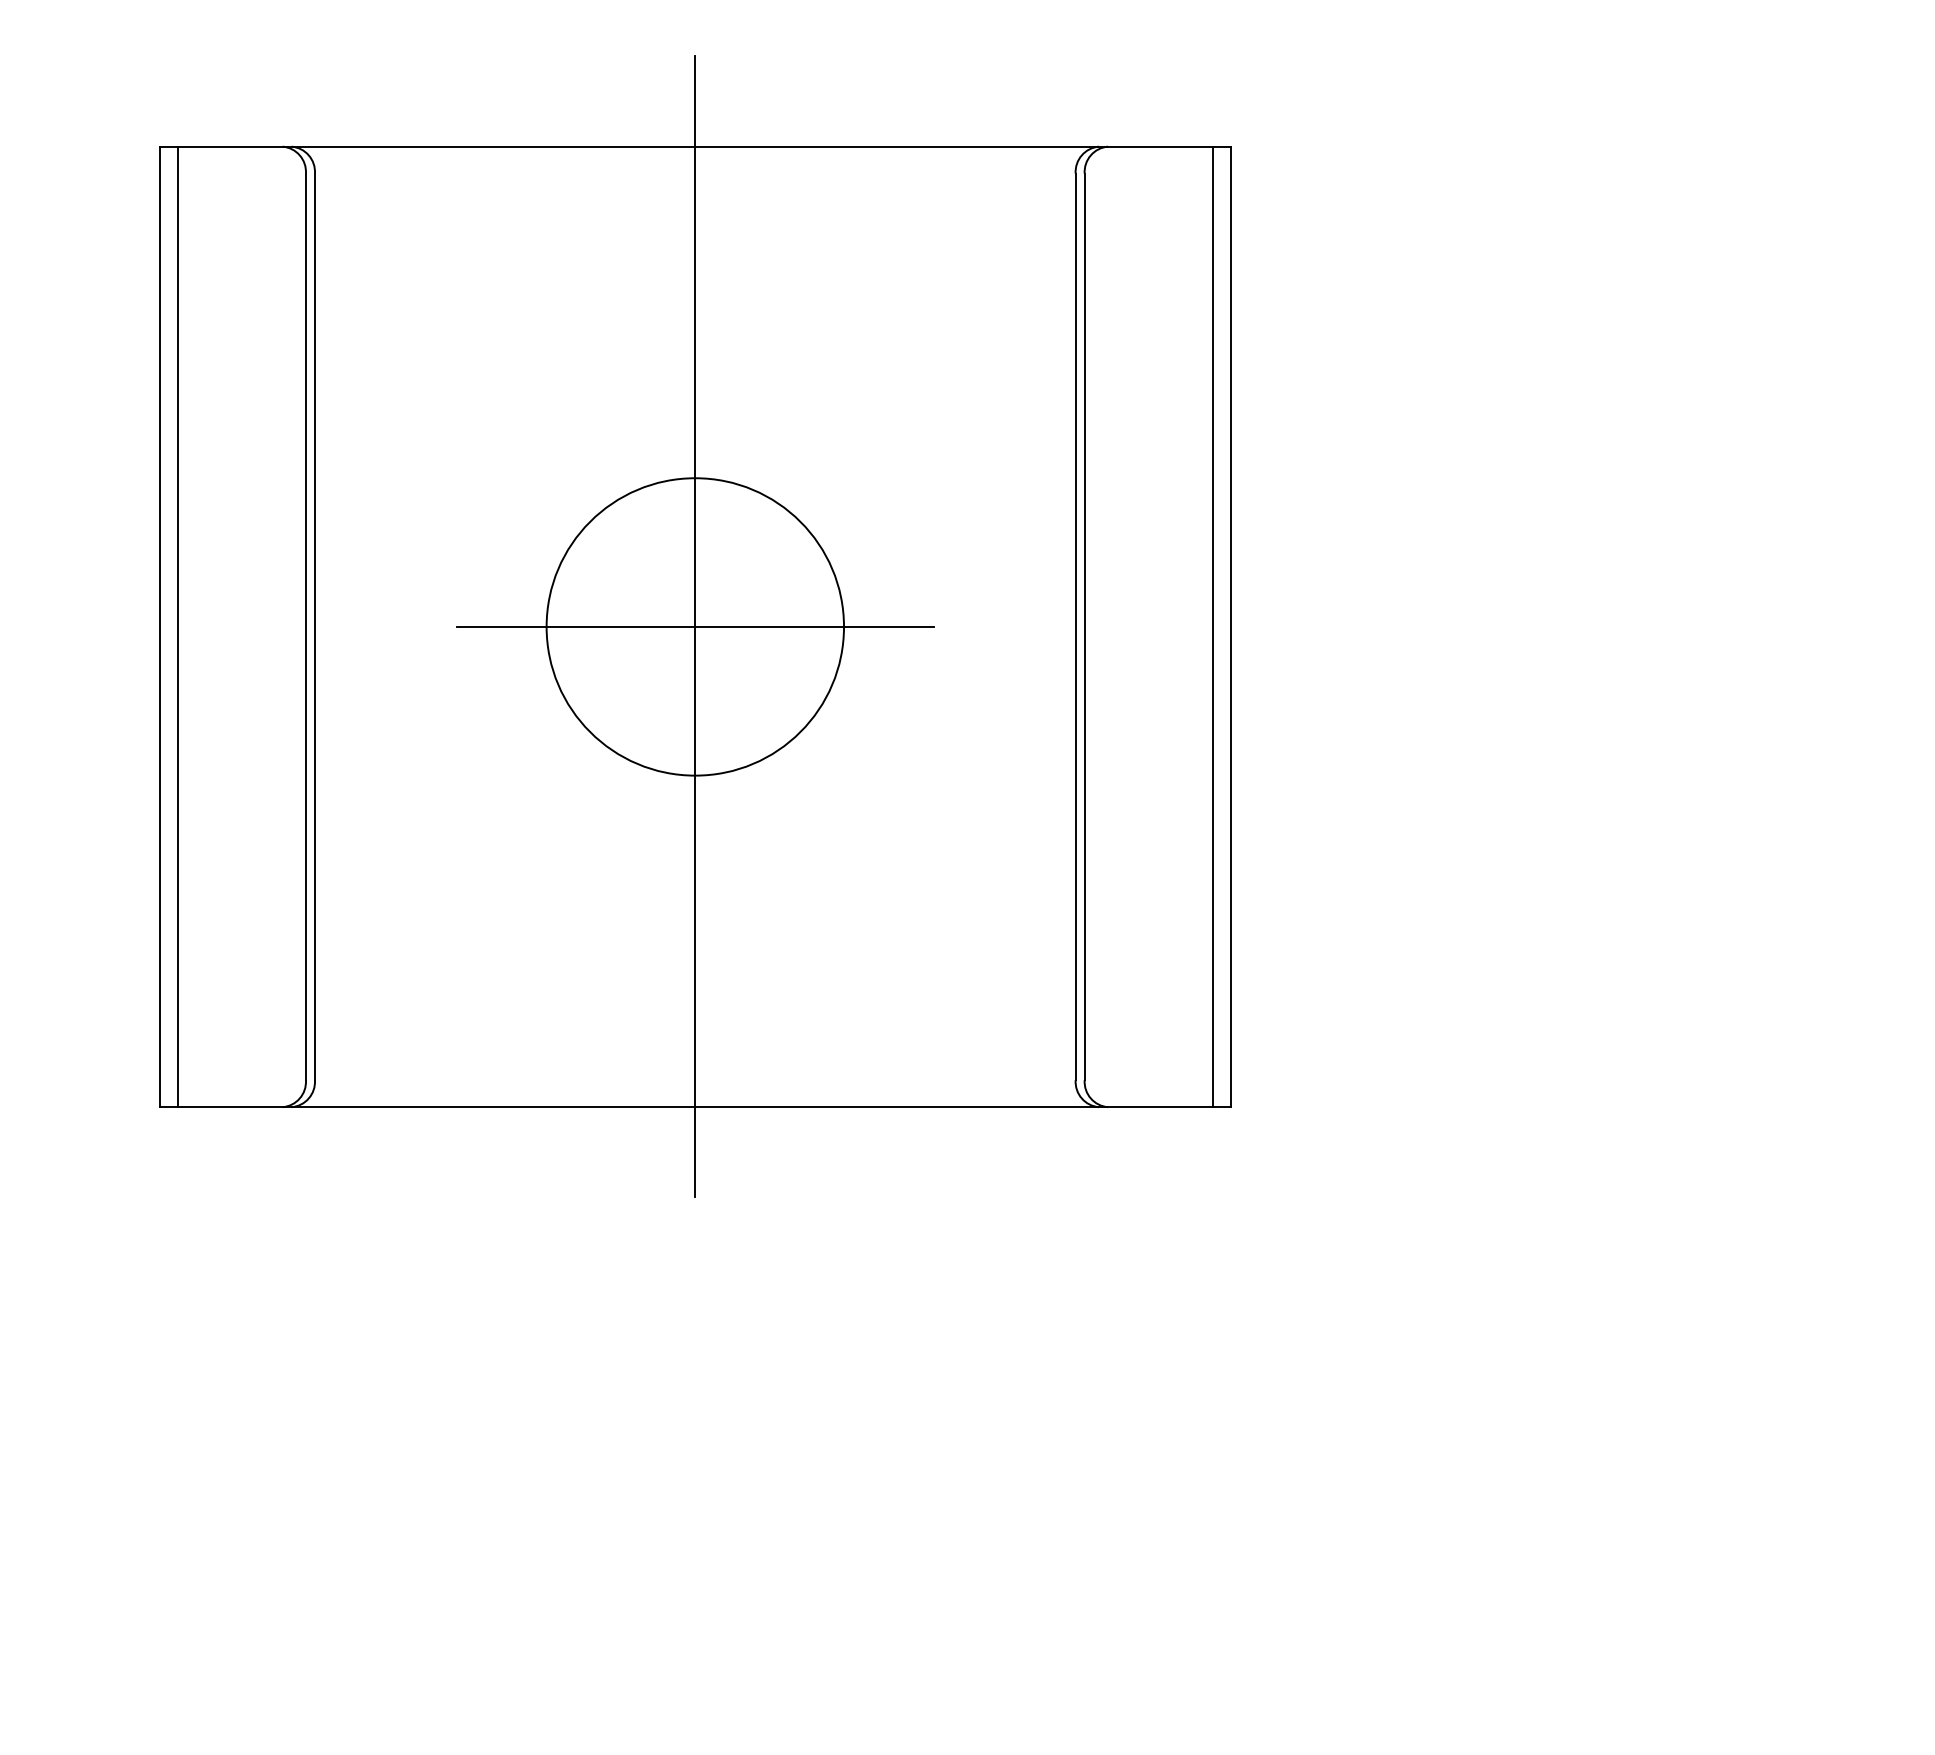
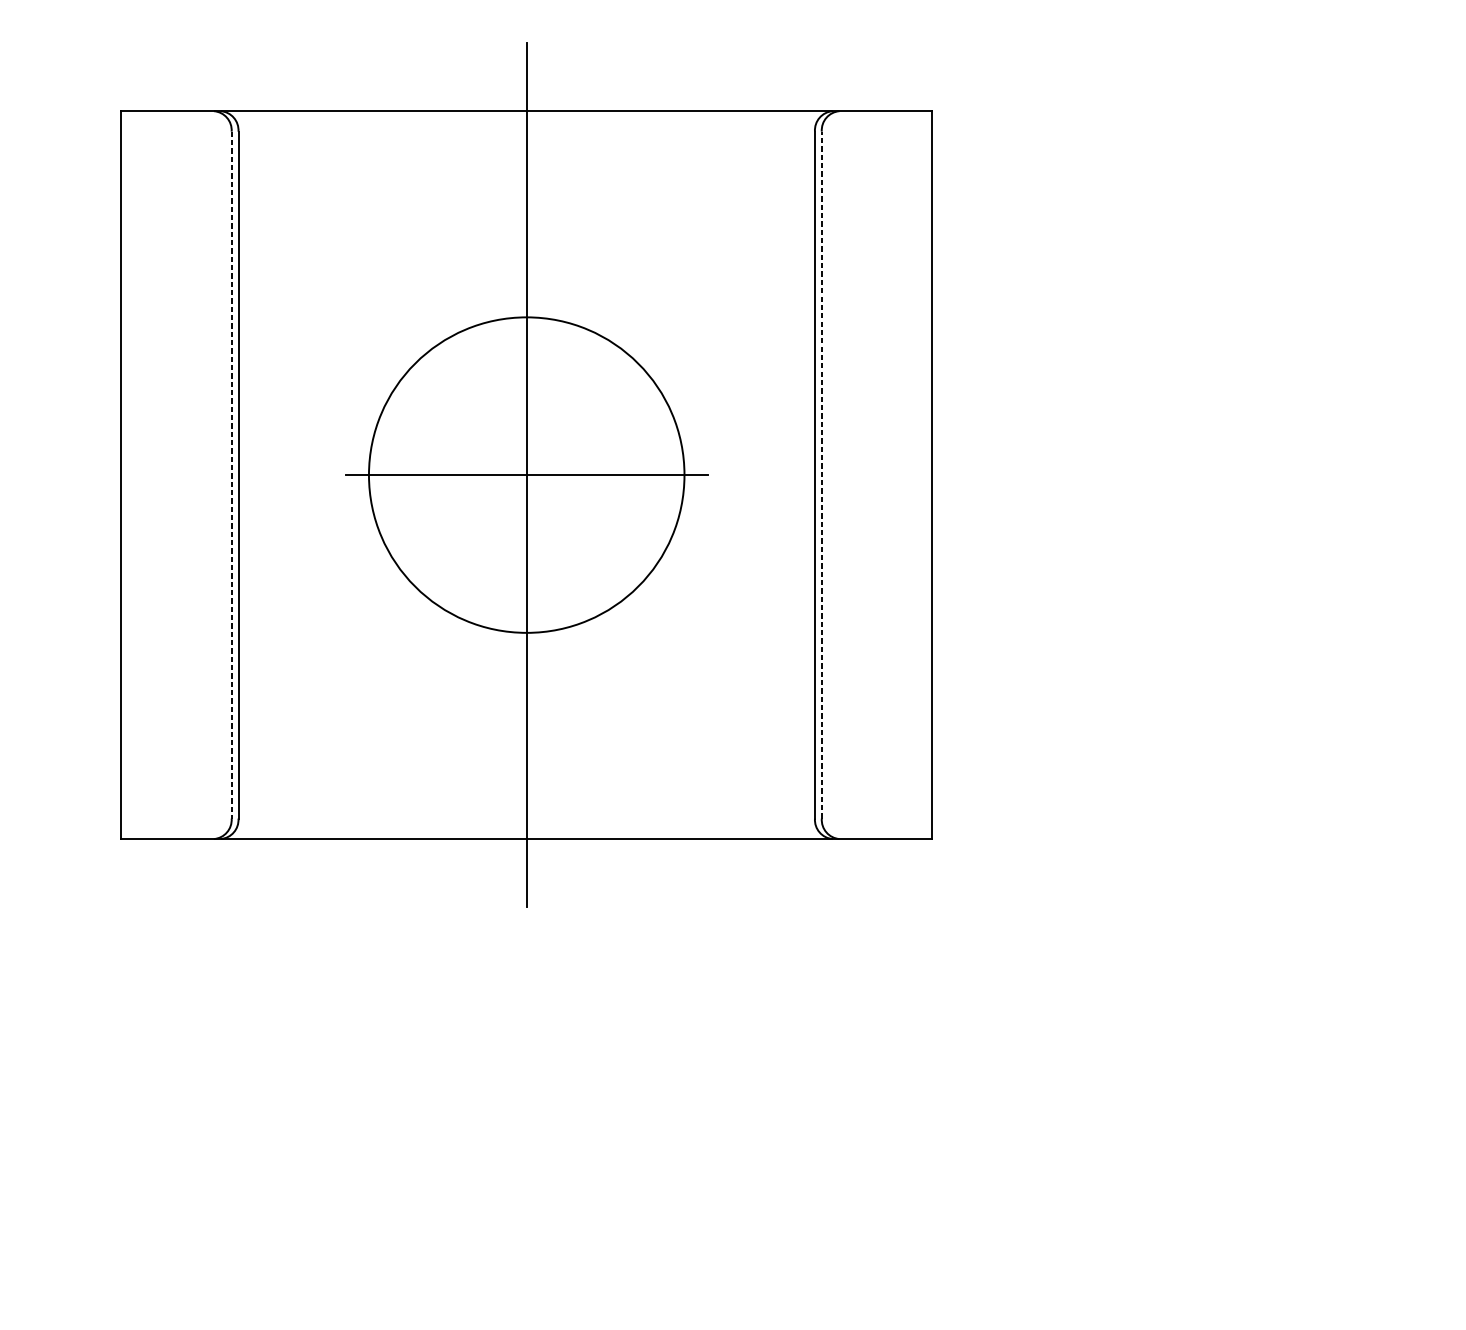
line: (178, 626) -> (135, 474), removed
circle: (695, 626) -> (526, 474), size x1.4
line: (1084, 626) -> (821, 474), solid -> dashed
line: (1212, 626) -> (918, 474), removed
line: (306, 627) -> (232, 475), solid -> dashed

